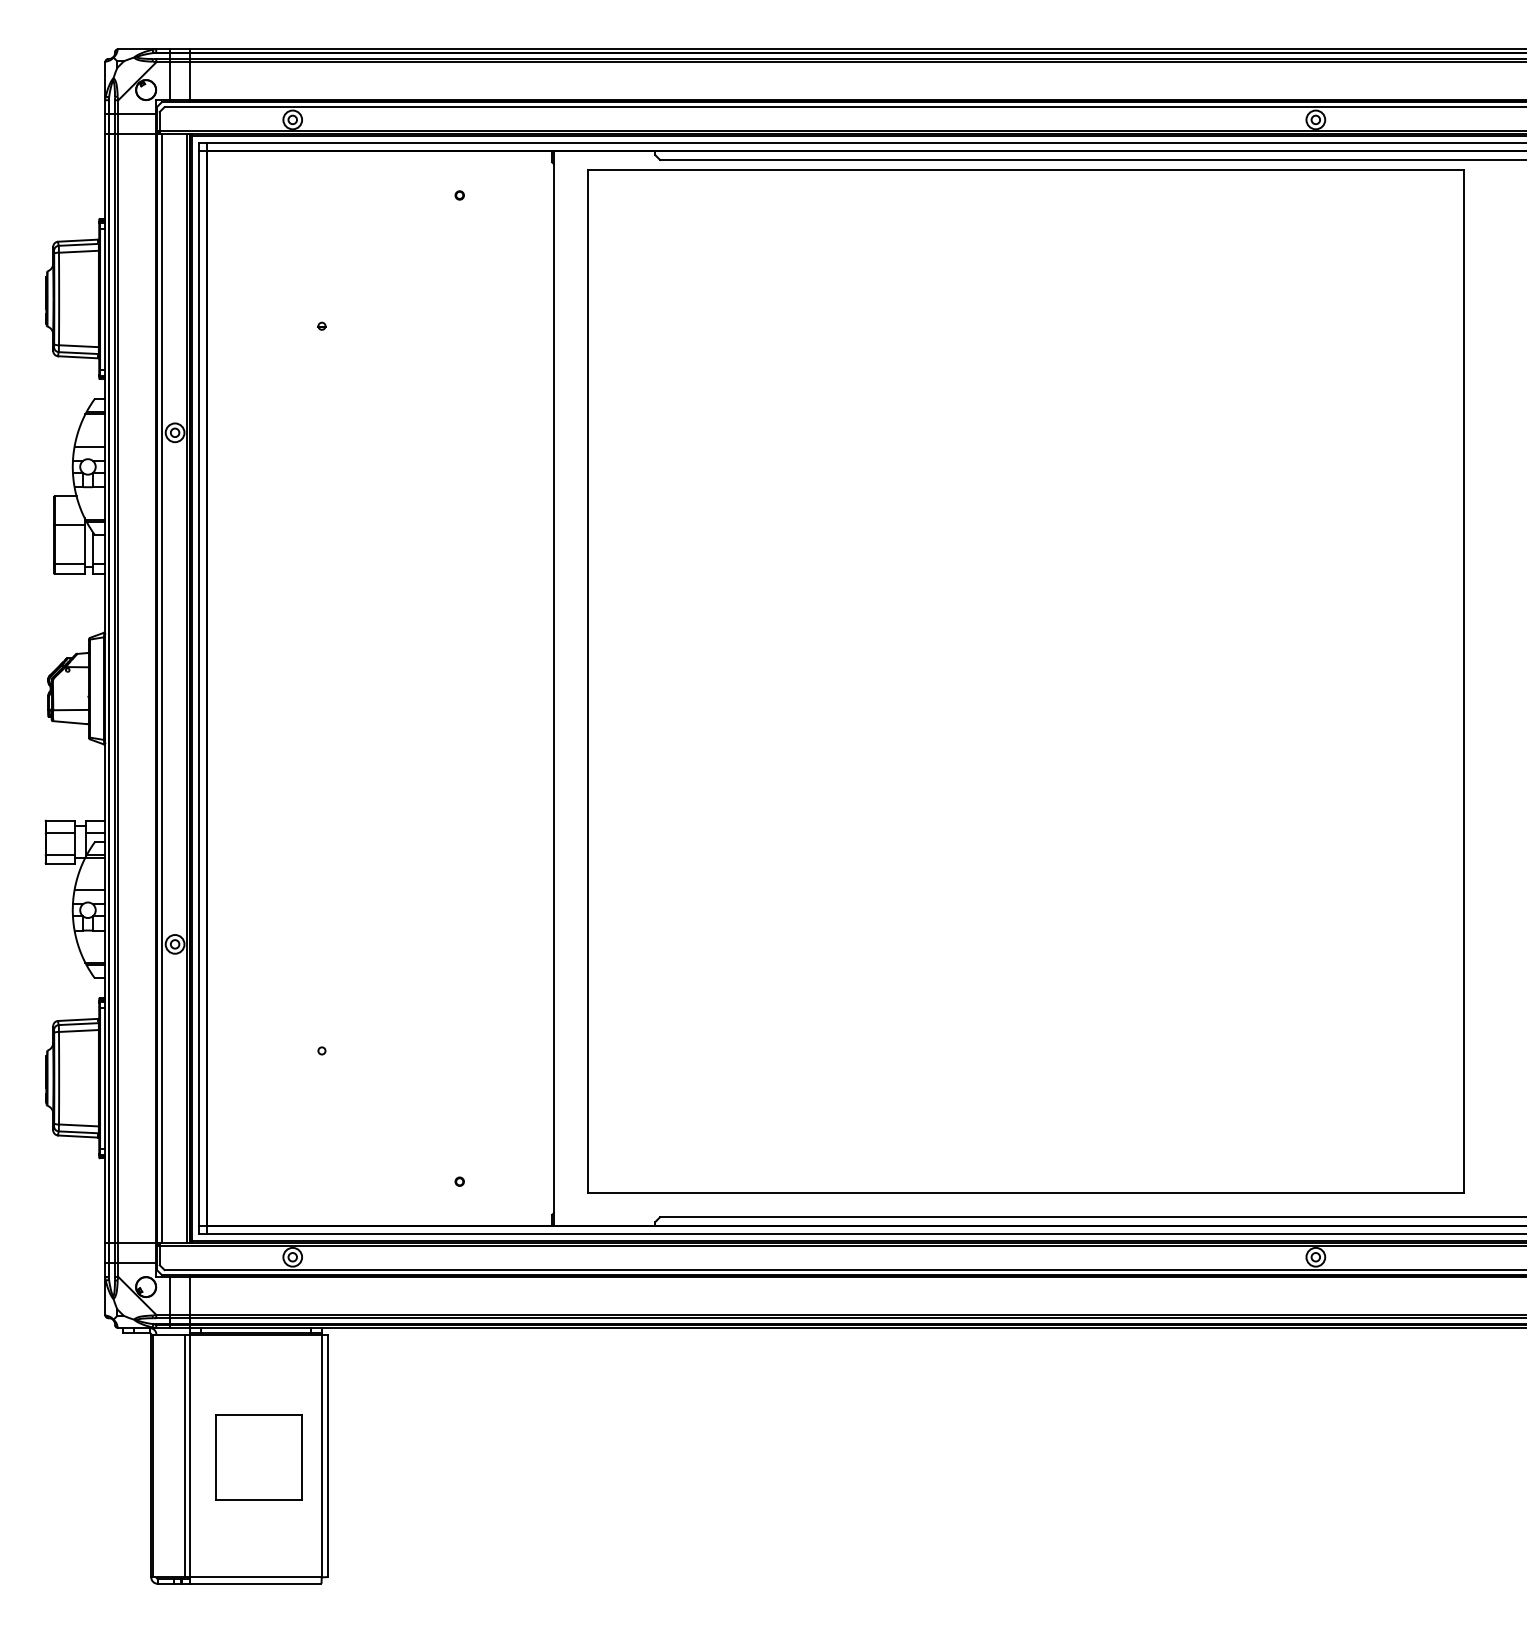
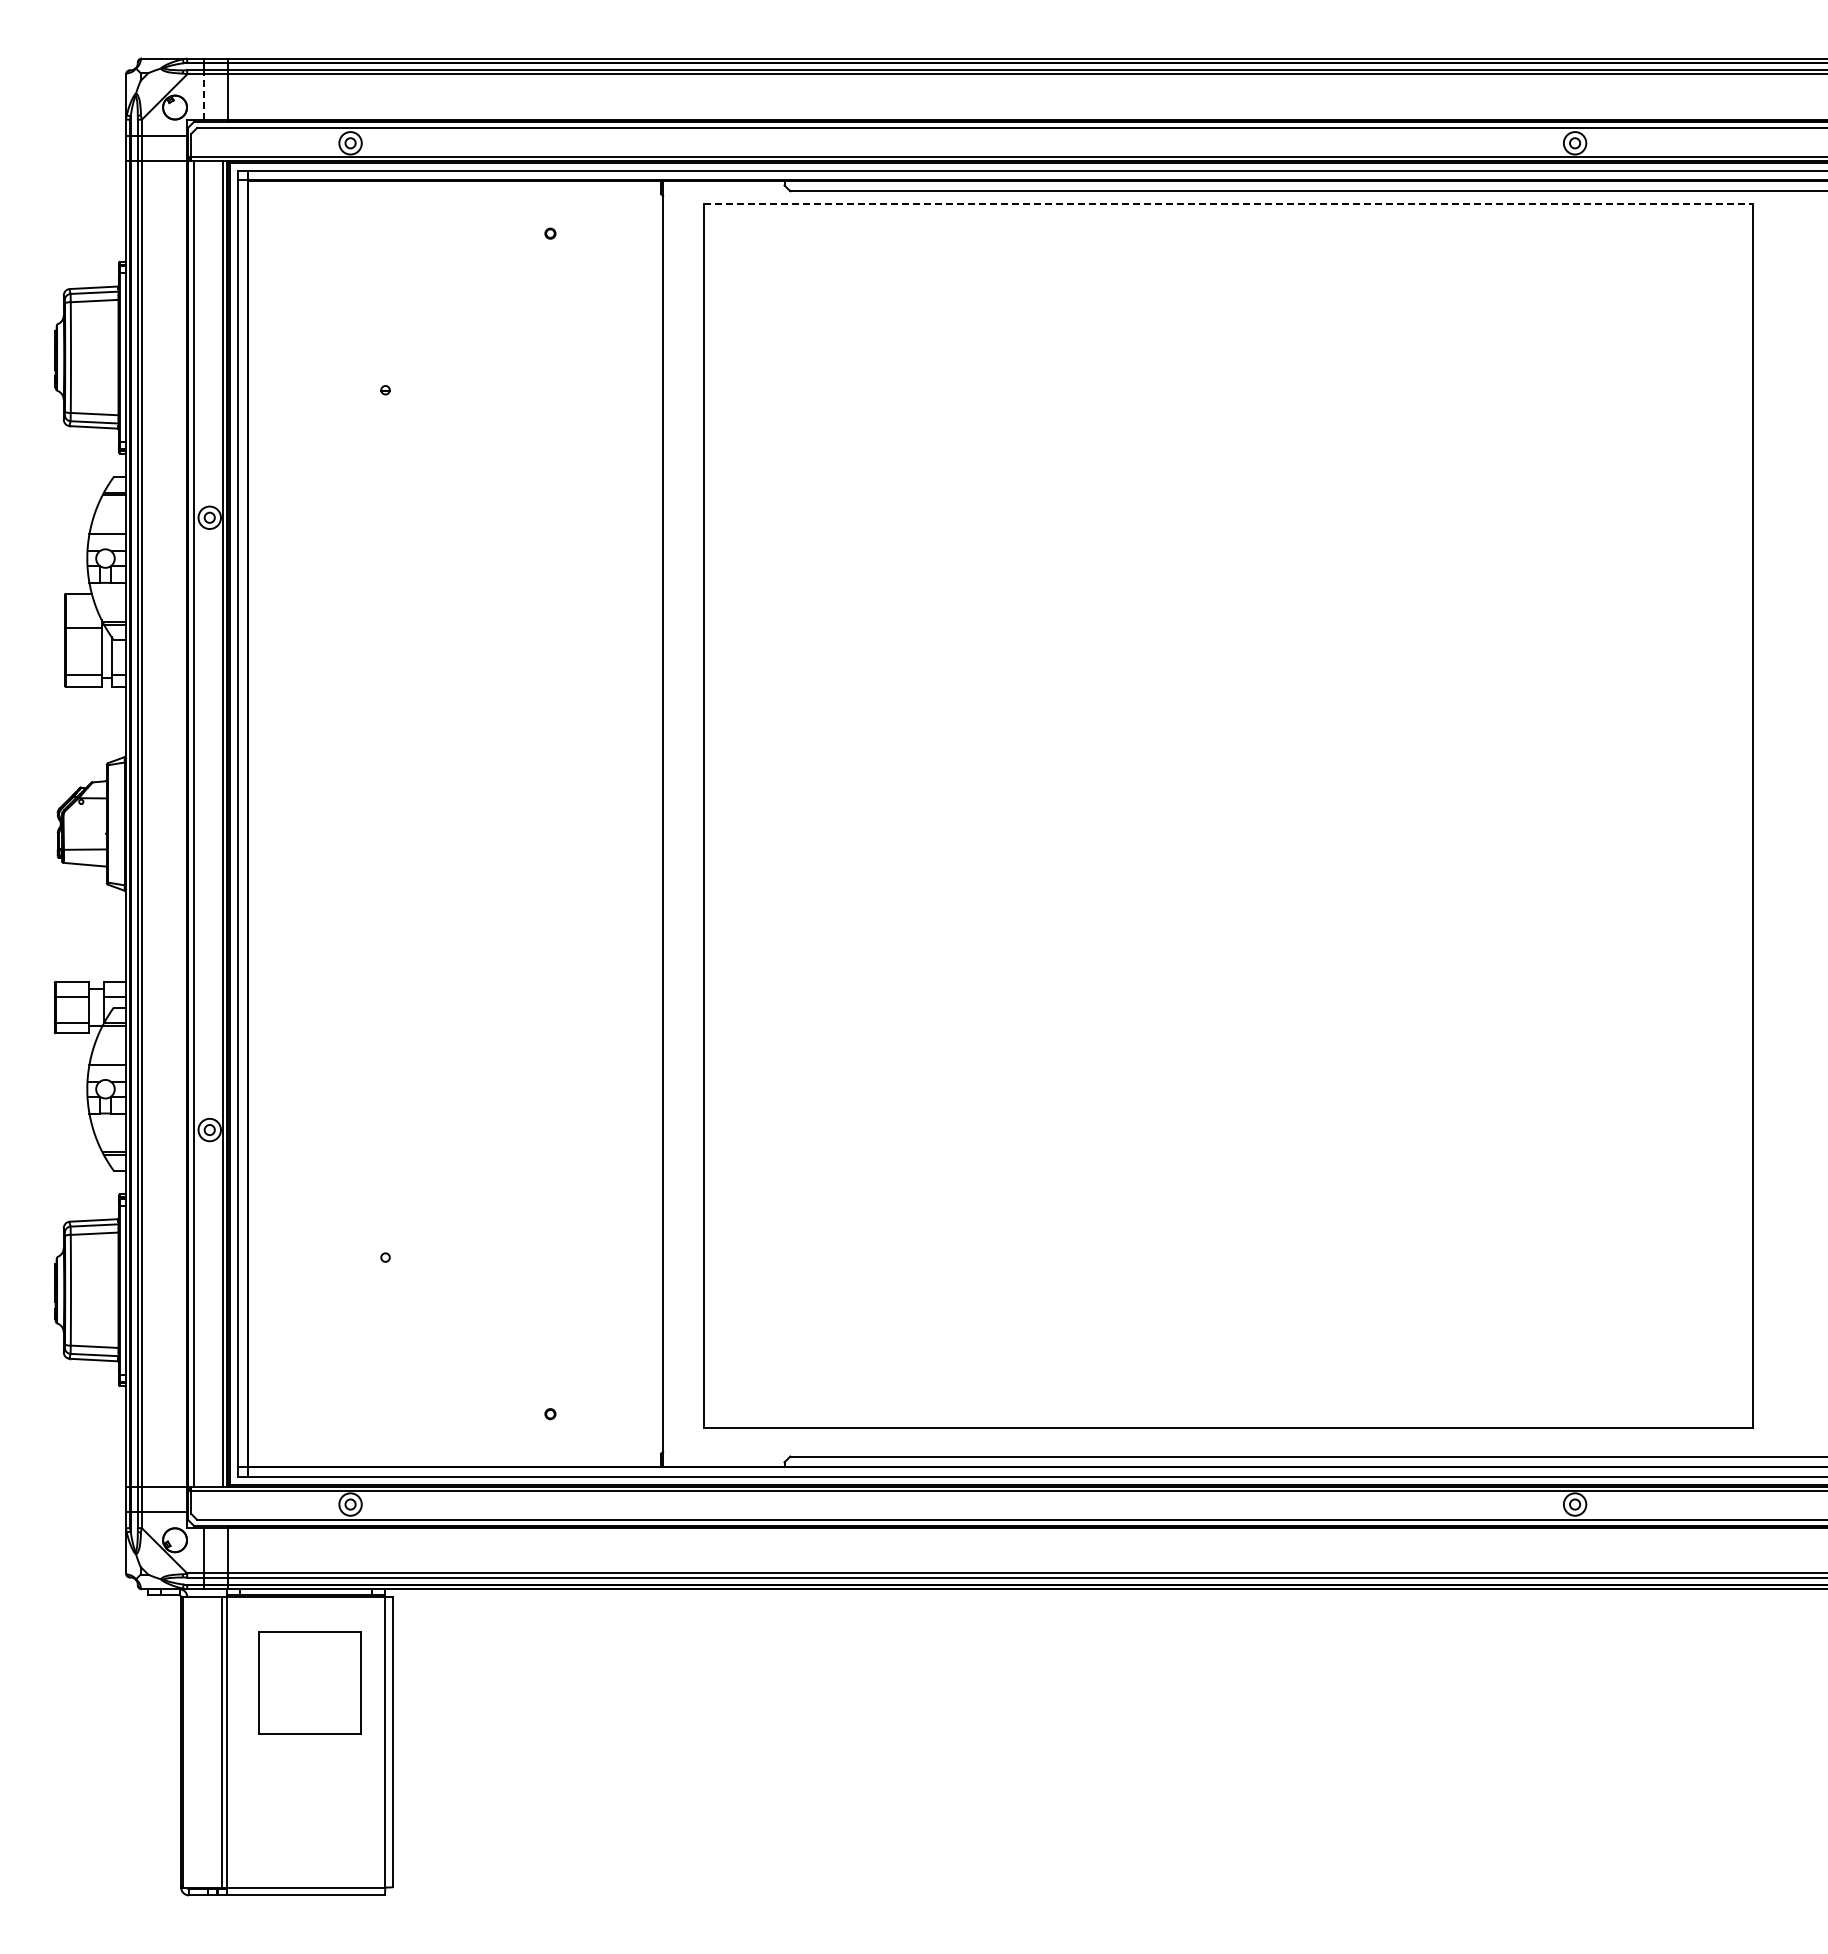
line: (169, 81) -> (203, 97), solid -> dashed
line: (1026, 170) -> (1228, 203), solid -> dashed
part: (258, 1456) -> (309, 1682), moved

